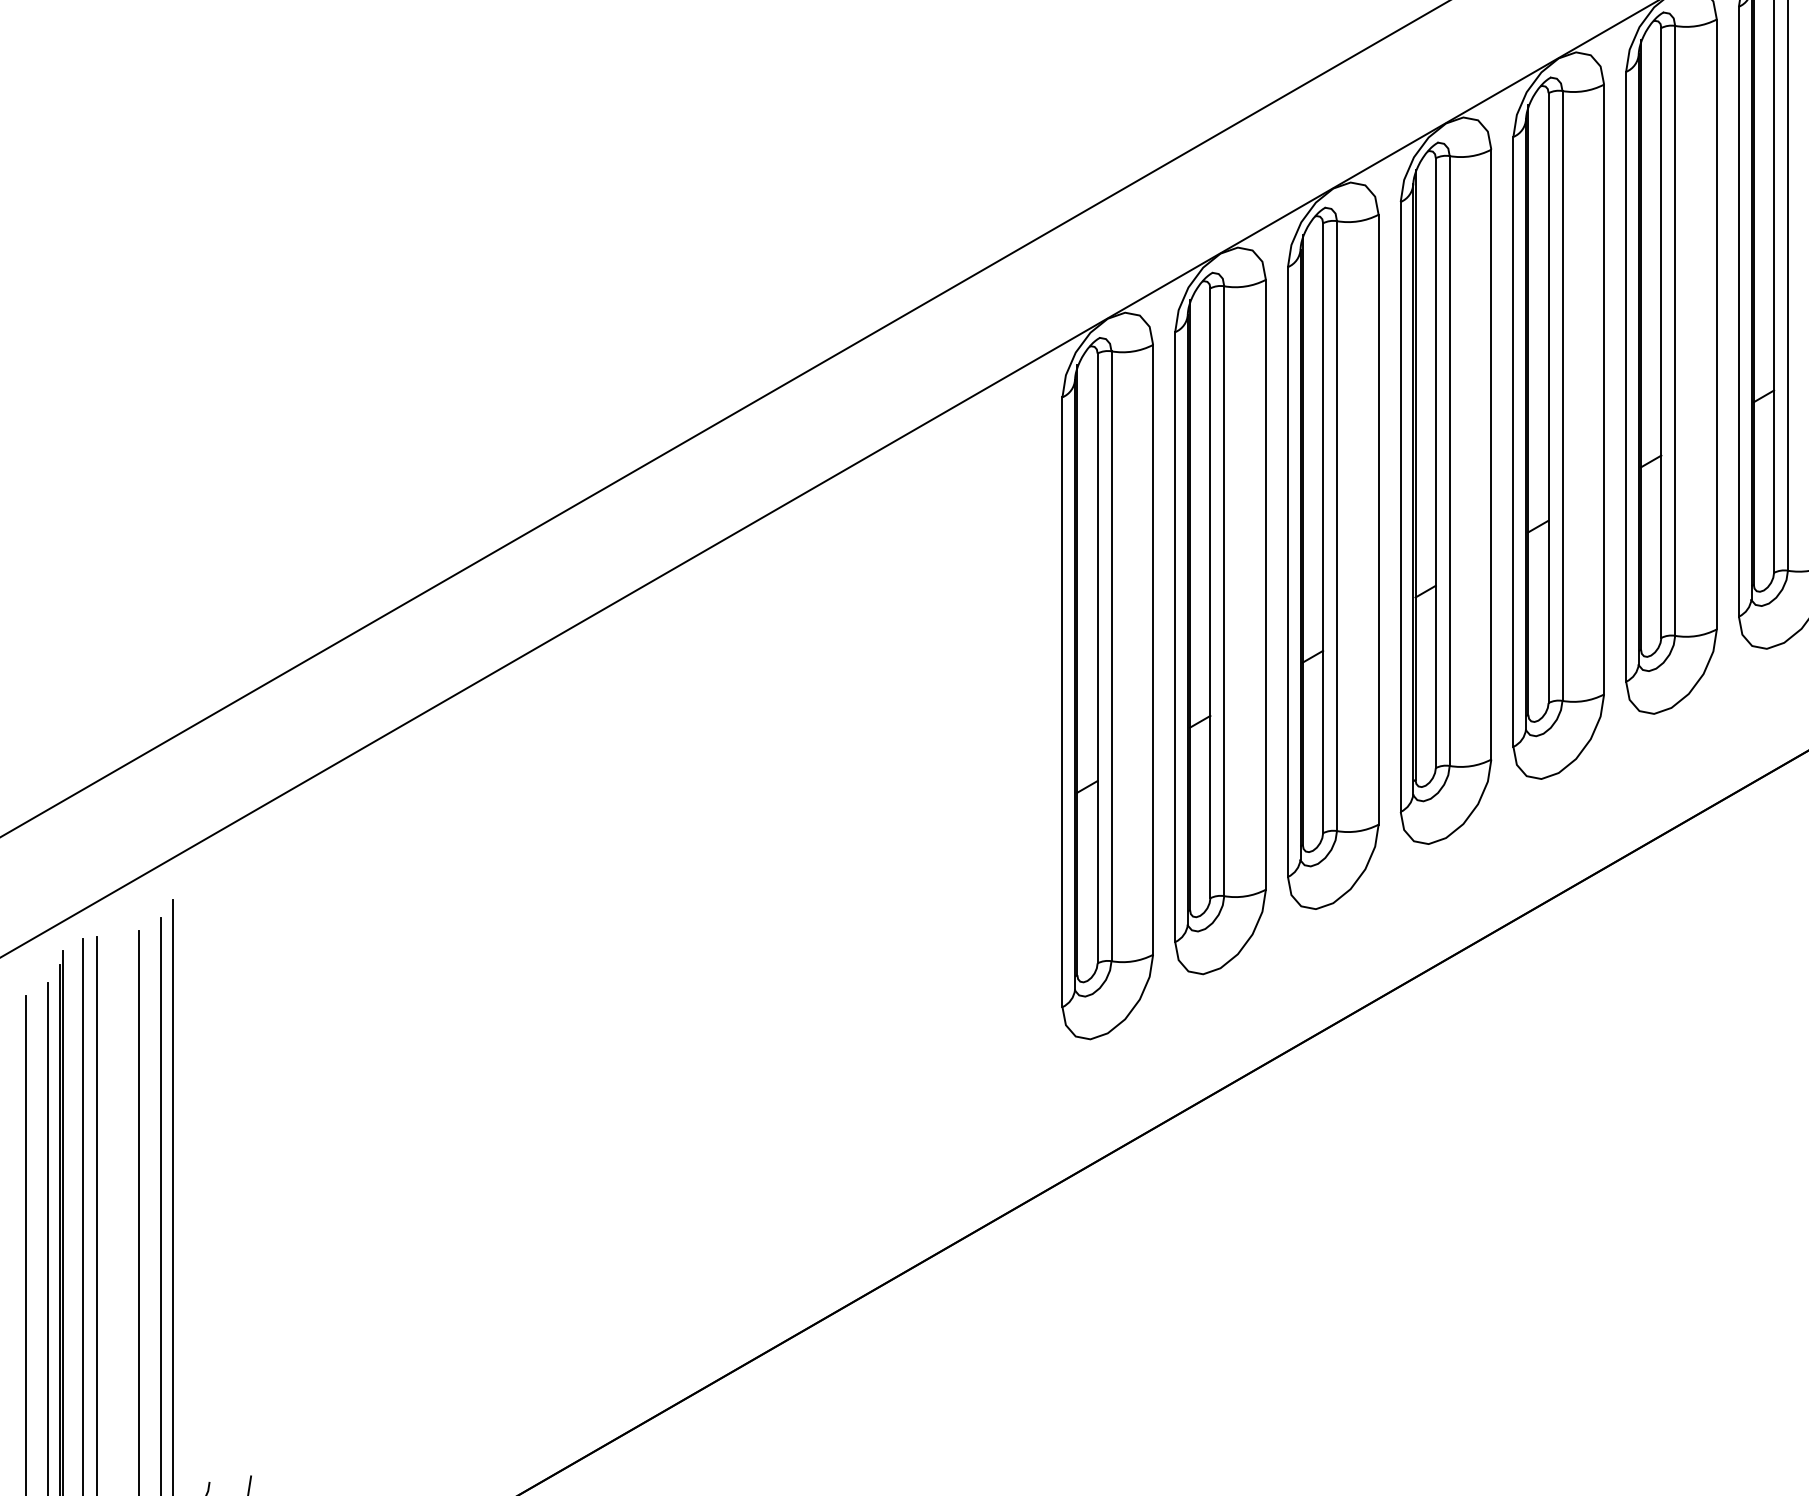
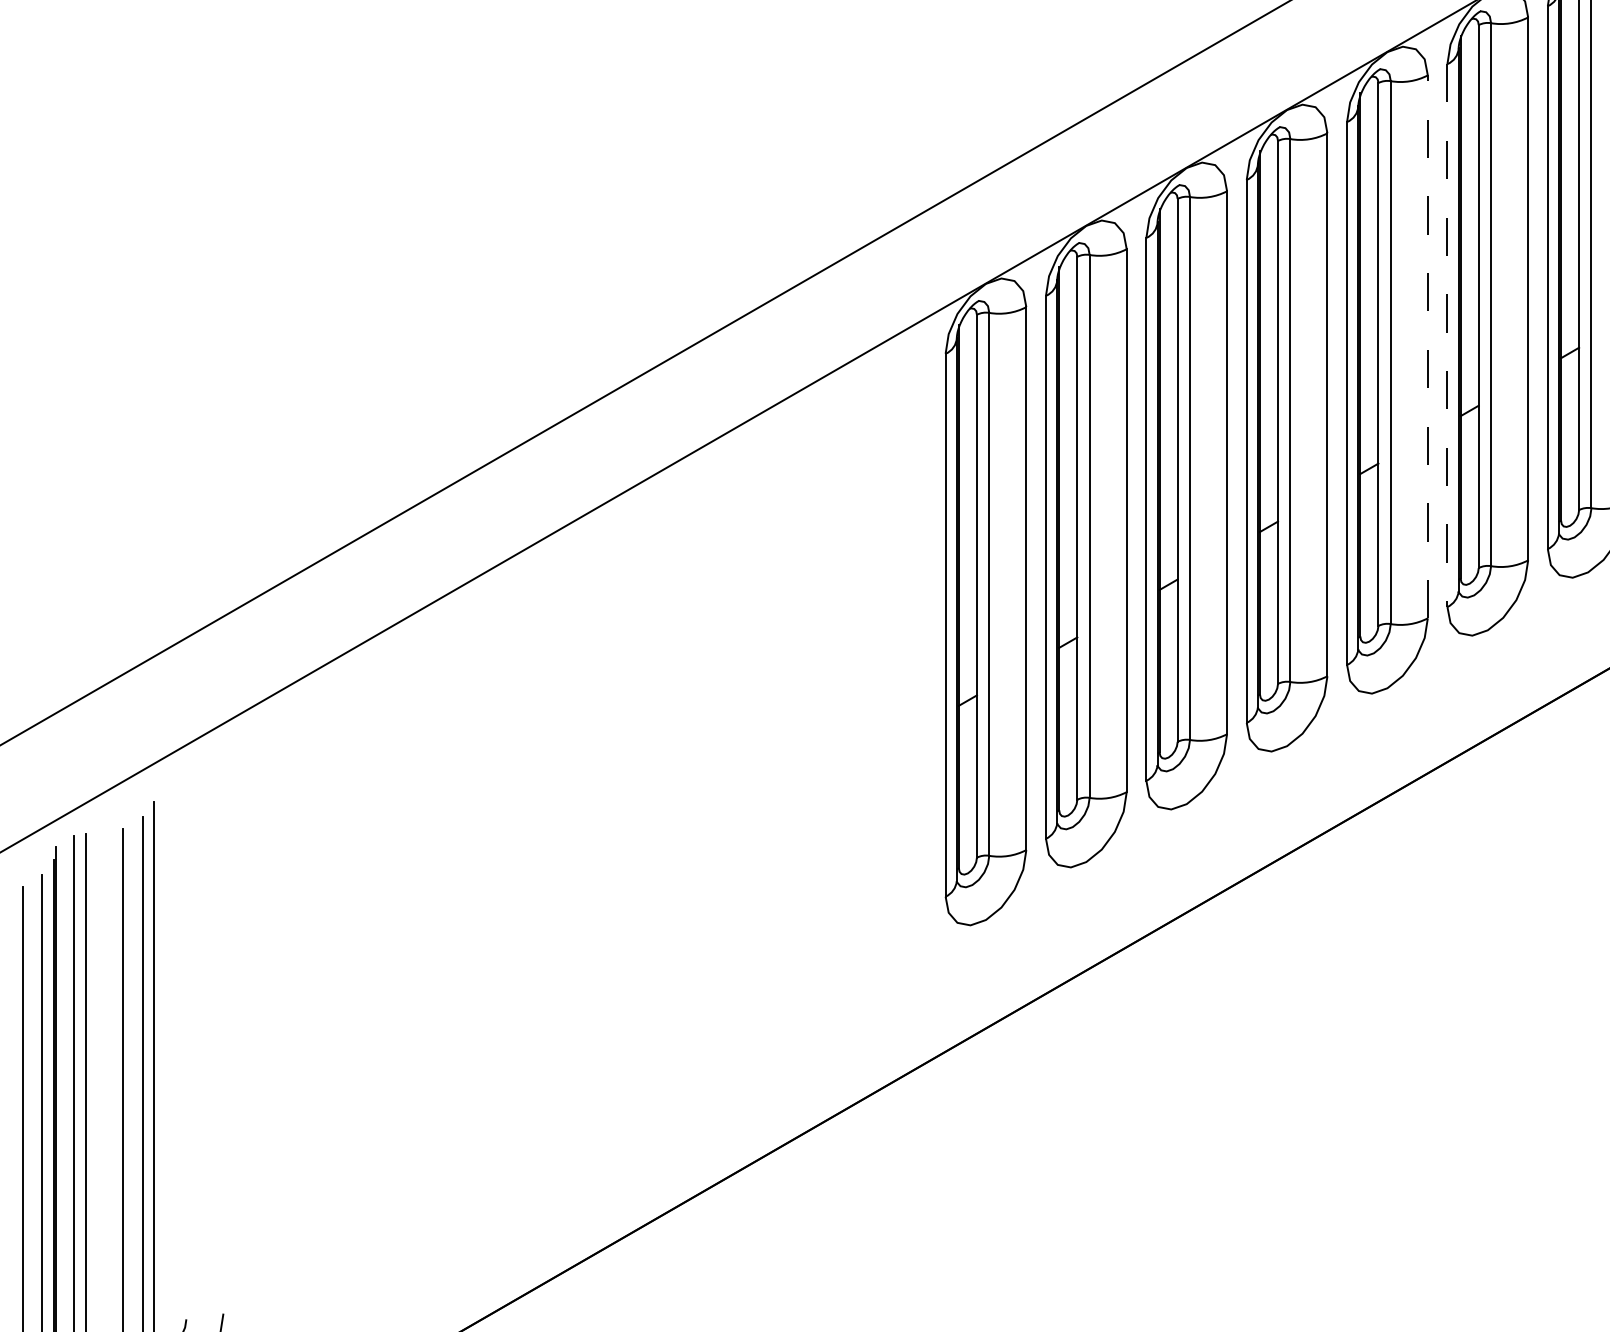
line: (1626, 377) -> (1447, 336), solid -> dashed
line: (1603, 389) -> (1427, 346), solid -> dashed

